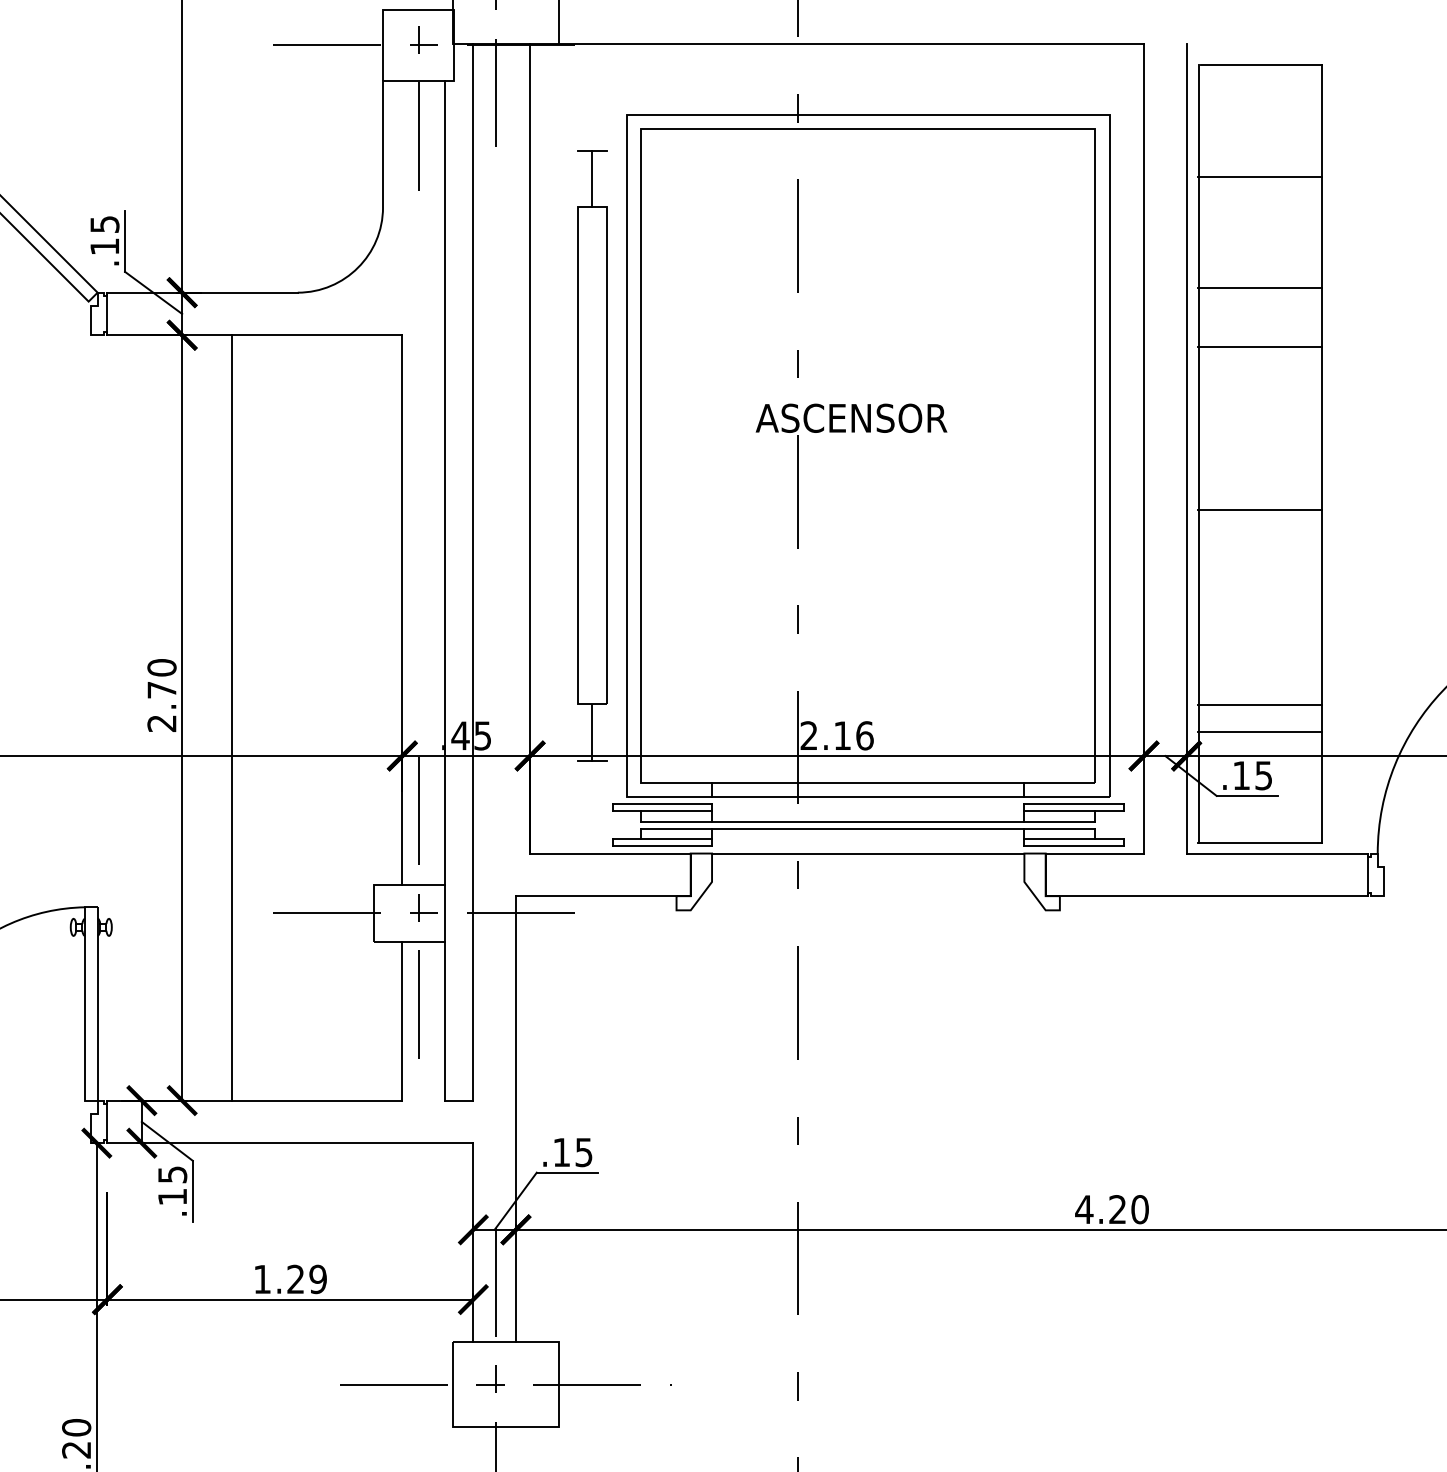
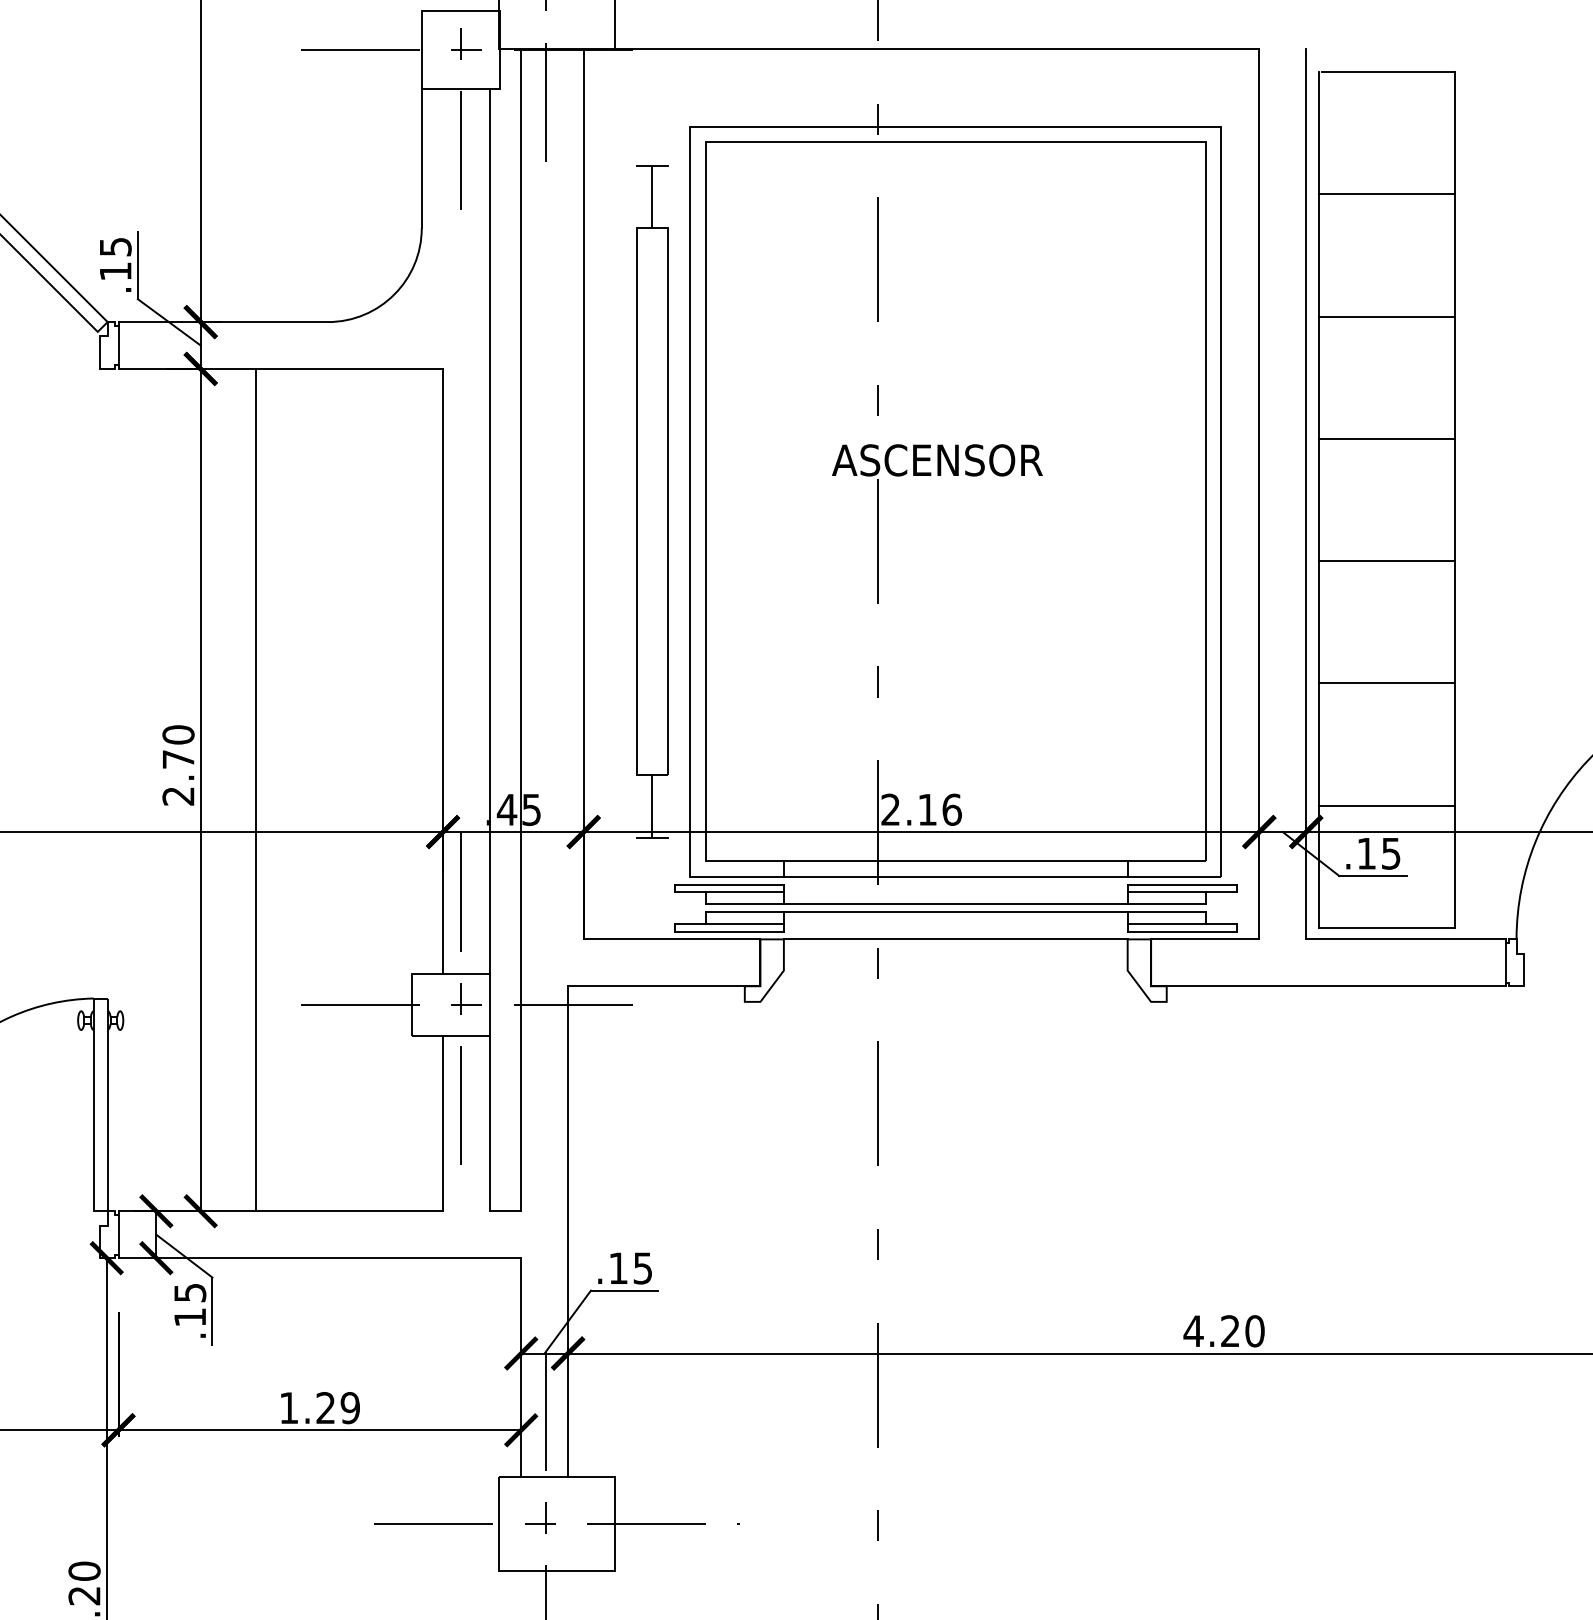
line: (1259, 346) -> (1386, 438), moved
line: (1259, 704) -> (1386, 683), moved

